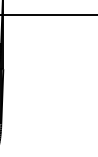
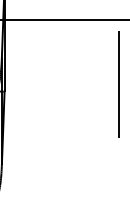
line: (89, 63) -> (118, 84), added

